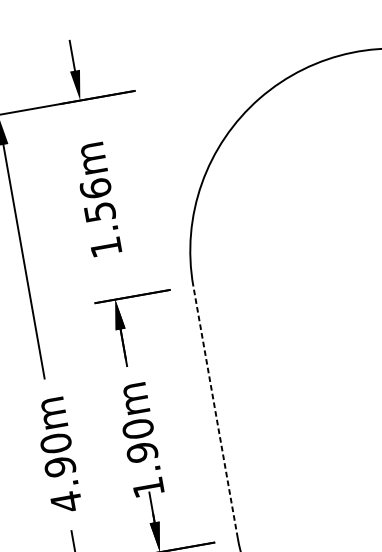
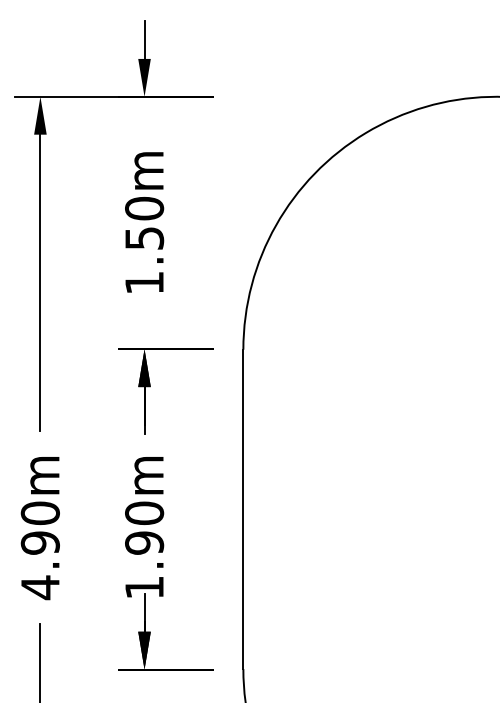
text: (95, 188) -> (144, 208), 1.56m -> 1.50m
line: (215, 412) -> (243, 509), dashed -> solid

